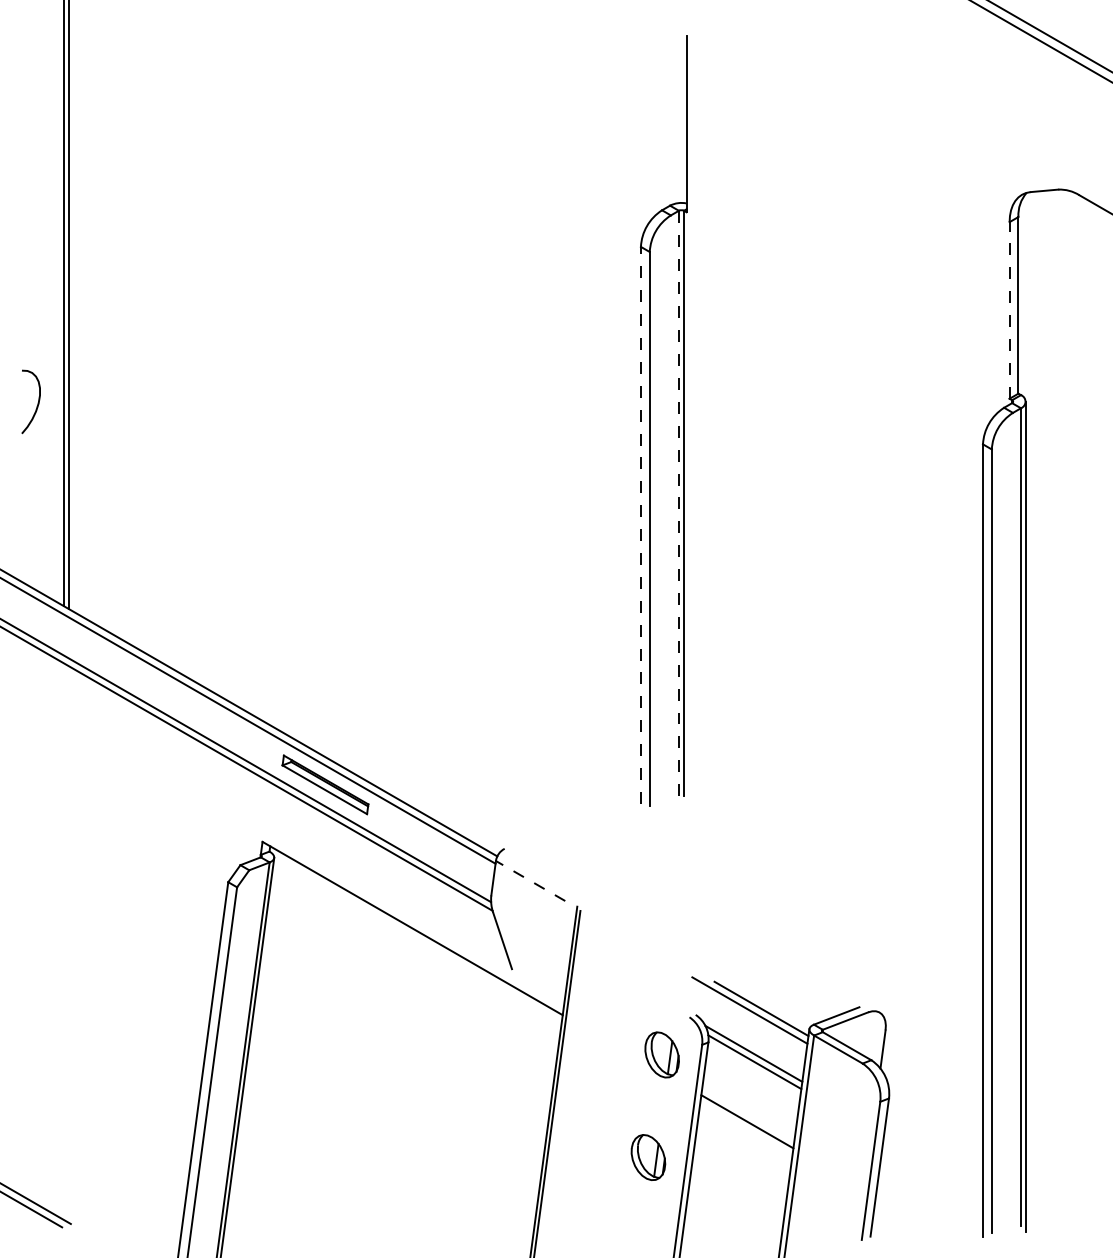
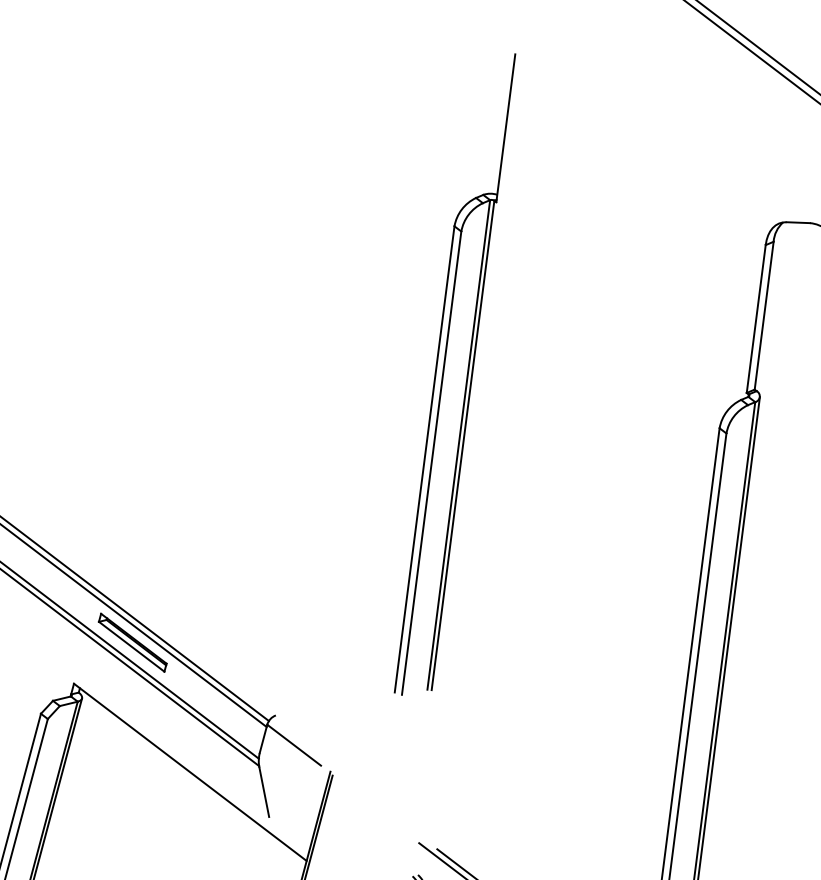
line: (1009, 309) -> (756, 318), dashed -> solid
line: (678, 503) -> (458, 445), dashed -> solid
line: (640, 524) -> (424, 458), dashed -> solid
line: (530, 880) -> (294, 744), dashed -> solid

